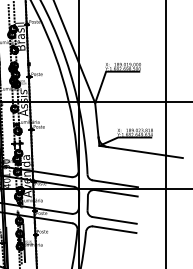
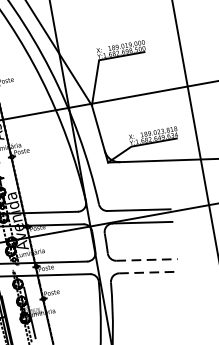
line: (115, 220) -> (148, 259), solid -> dashed
line: (114, 229) -> (148, 272), solid -> dashed

